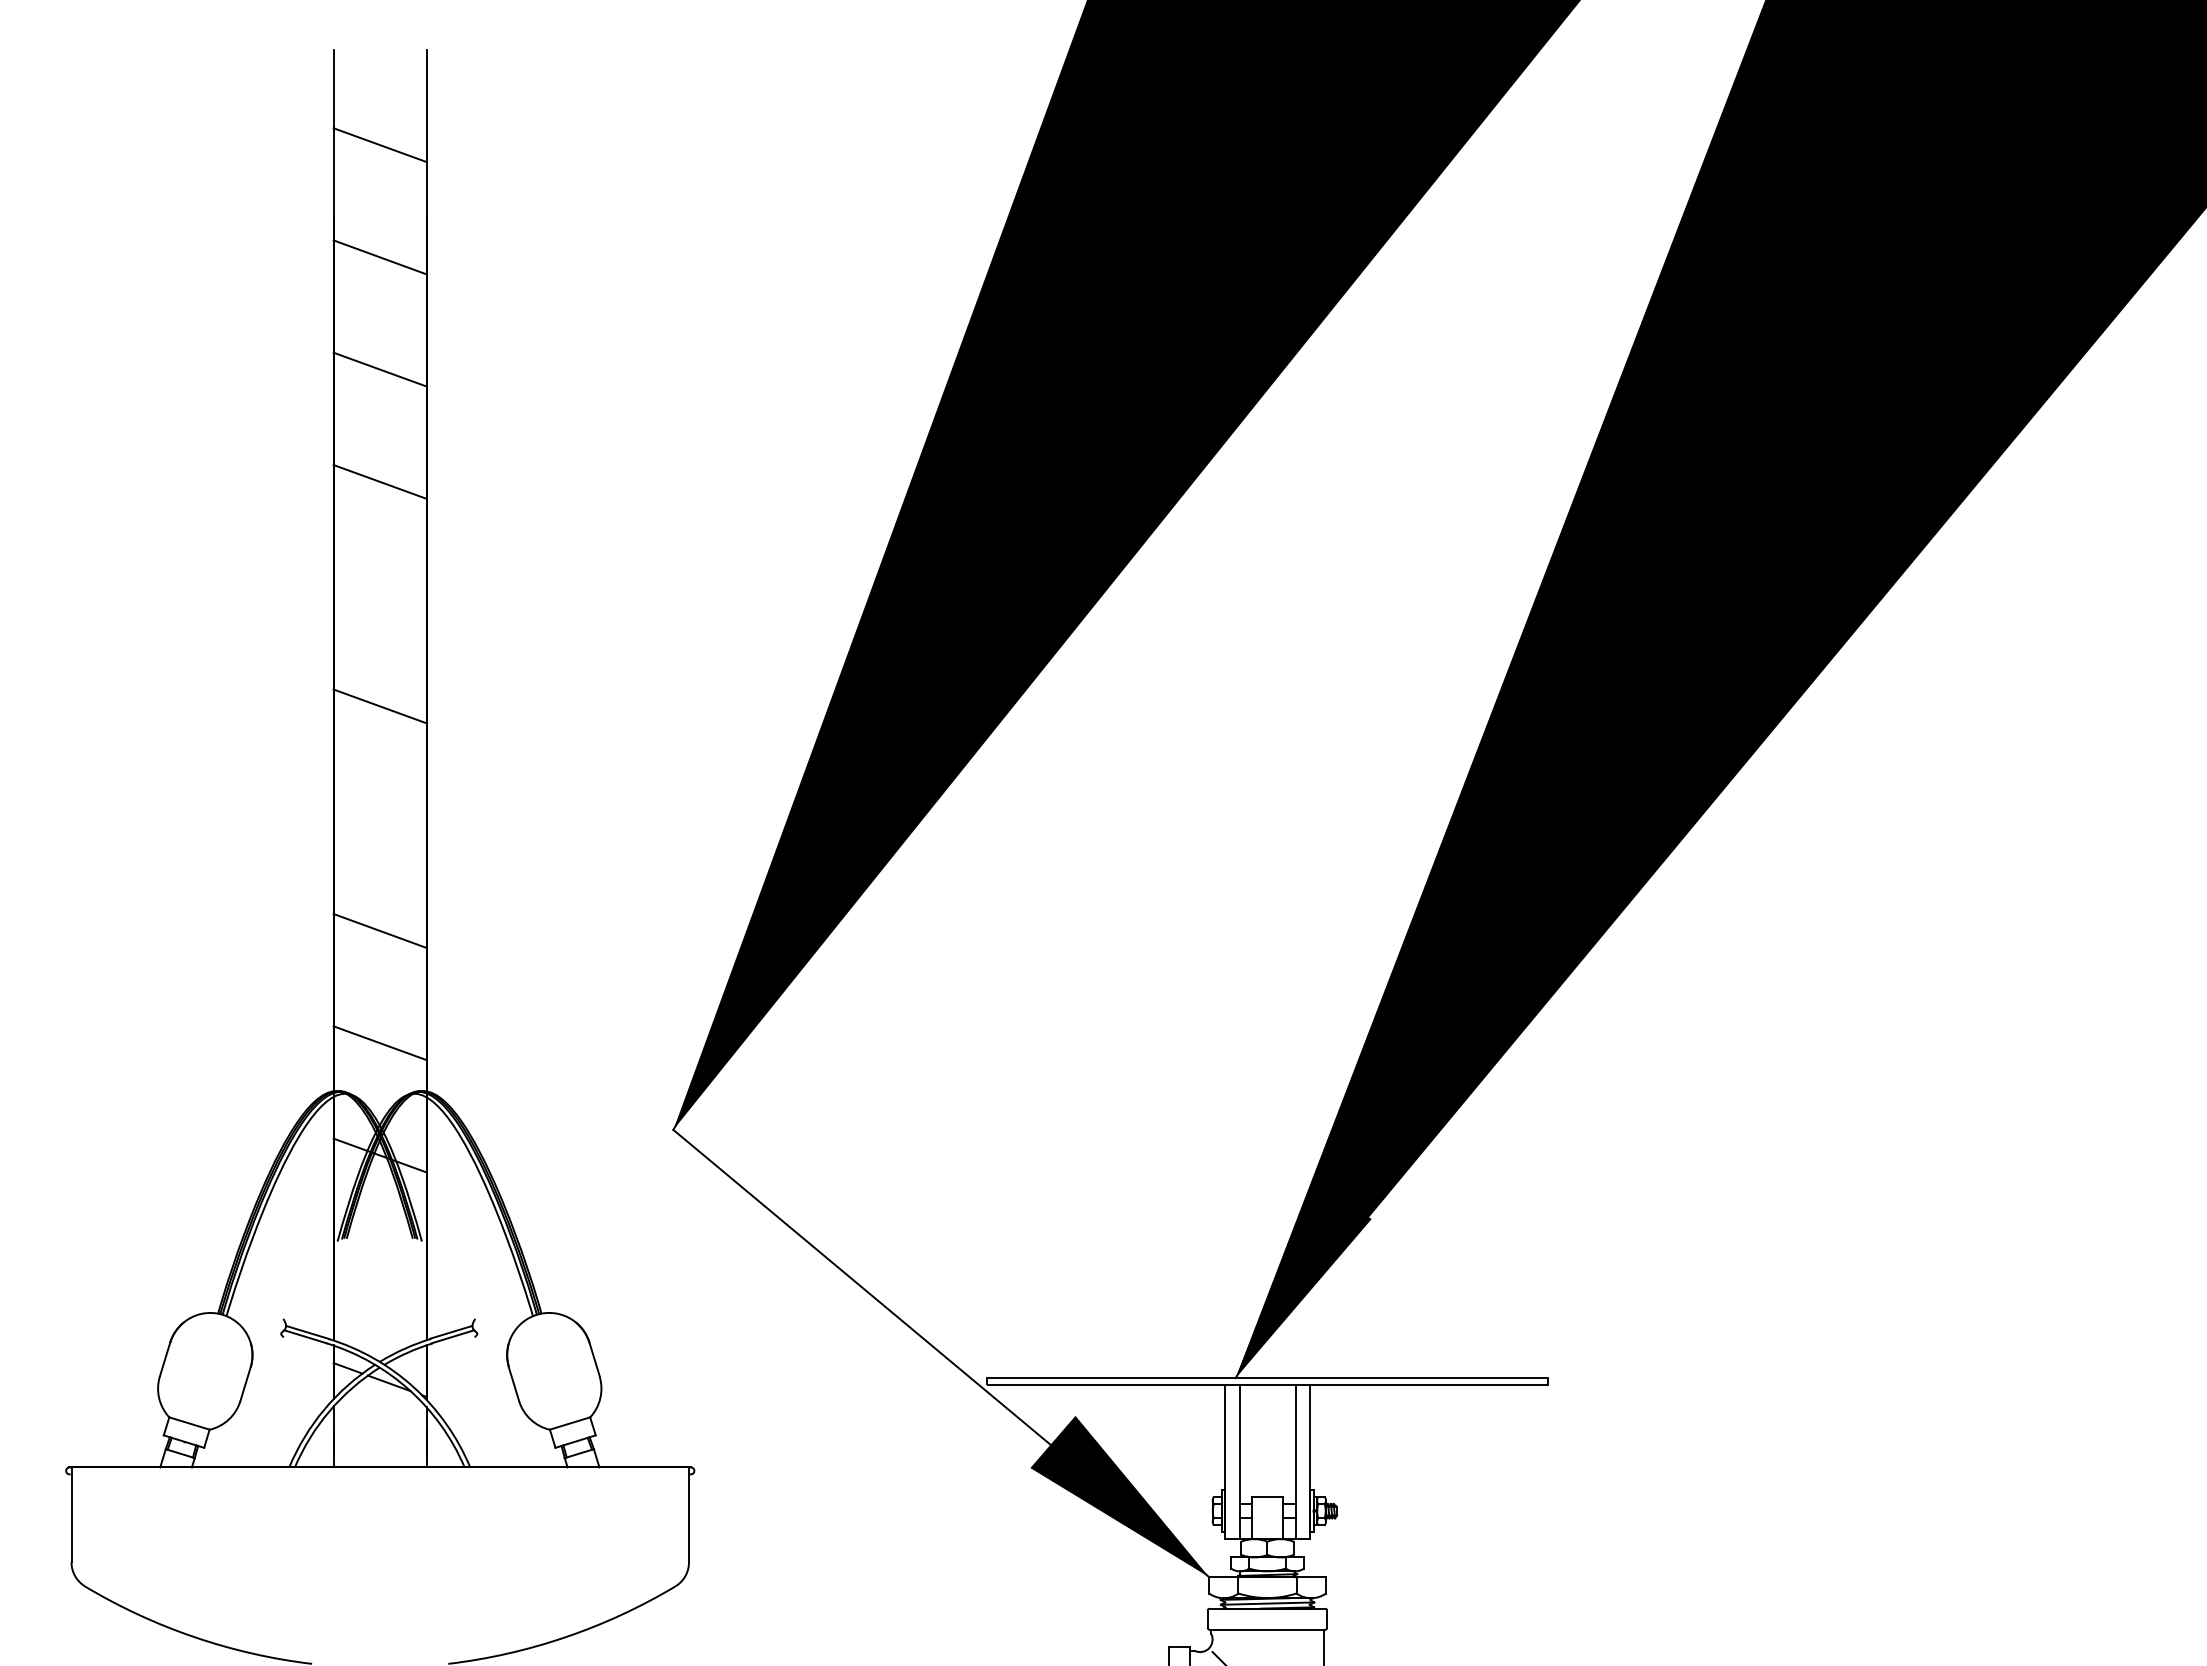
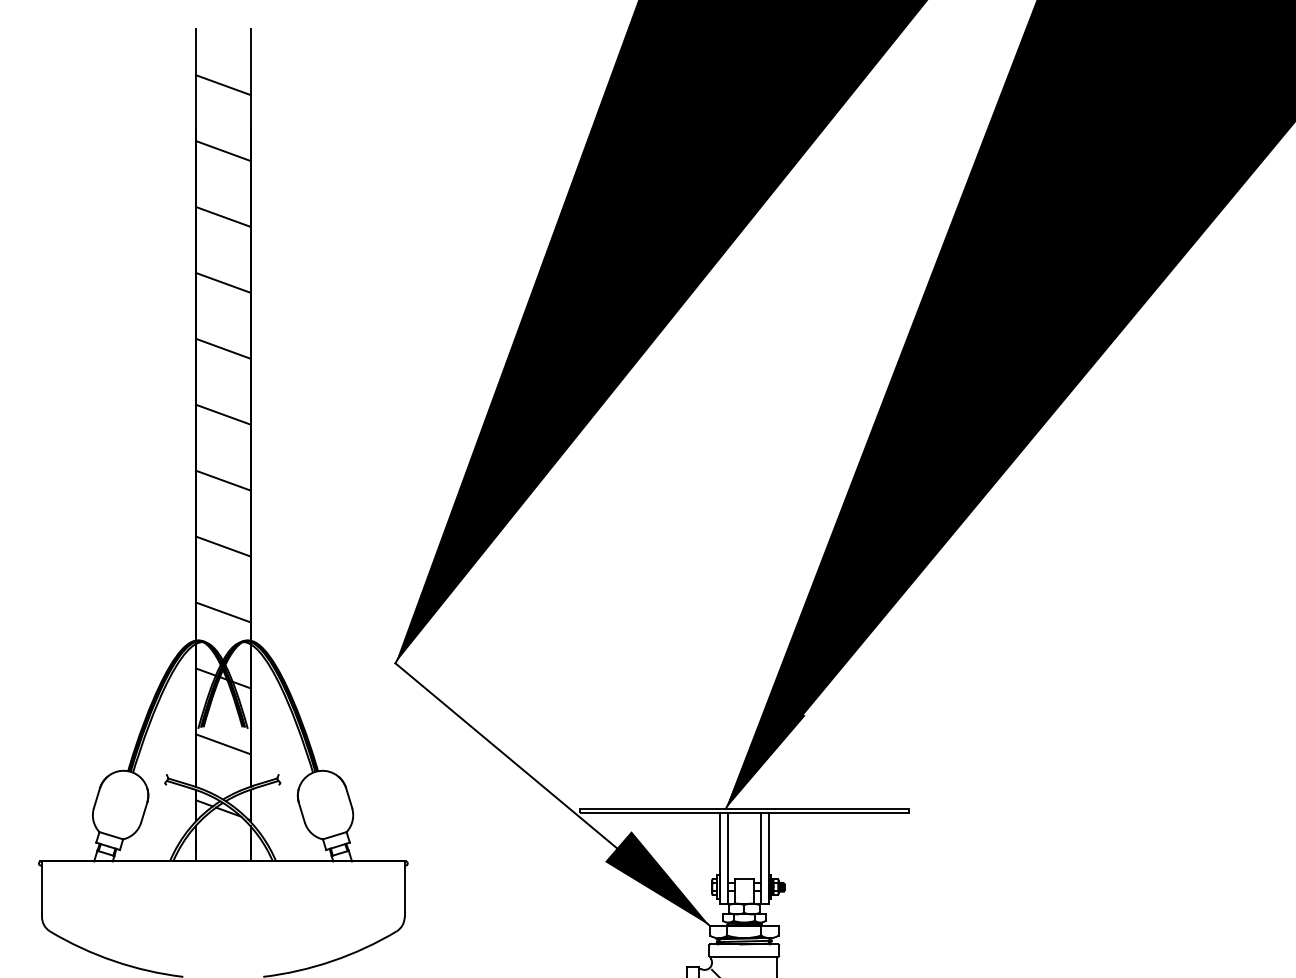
line: (380, 593) -> (223, 348), added
line: (380, 818) -> (223, 480), added
line: (380, 1268) -> (223, 744), added

